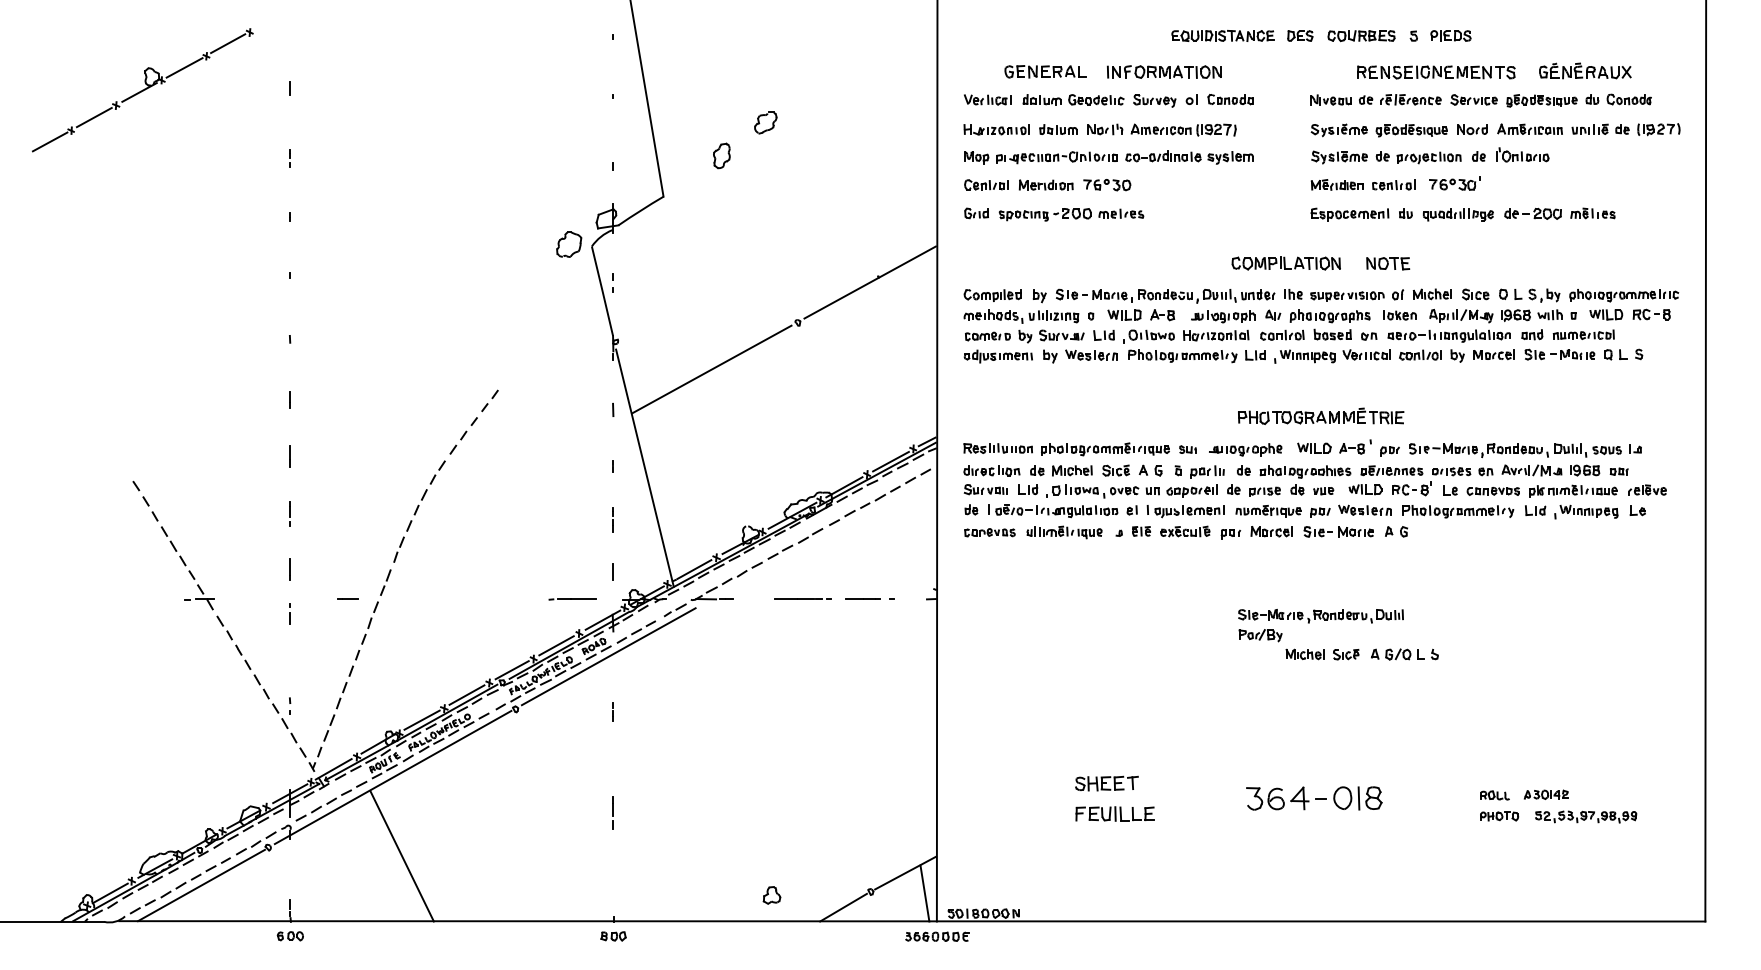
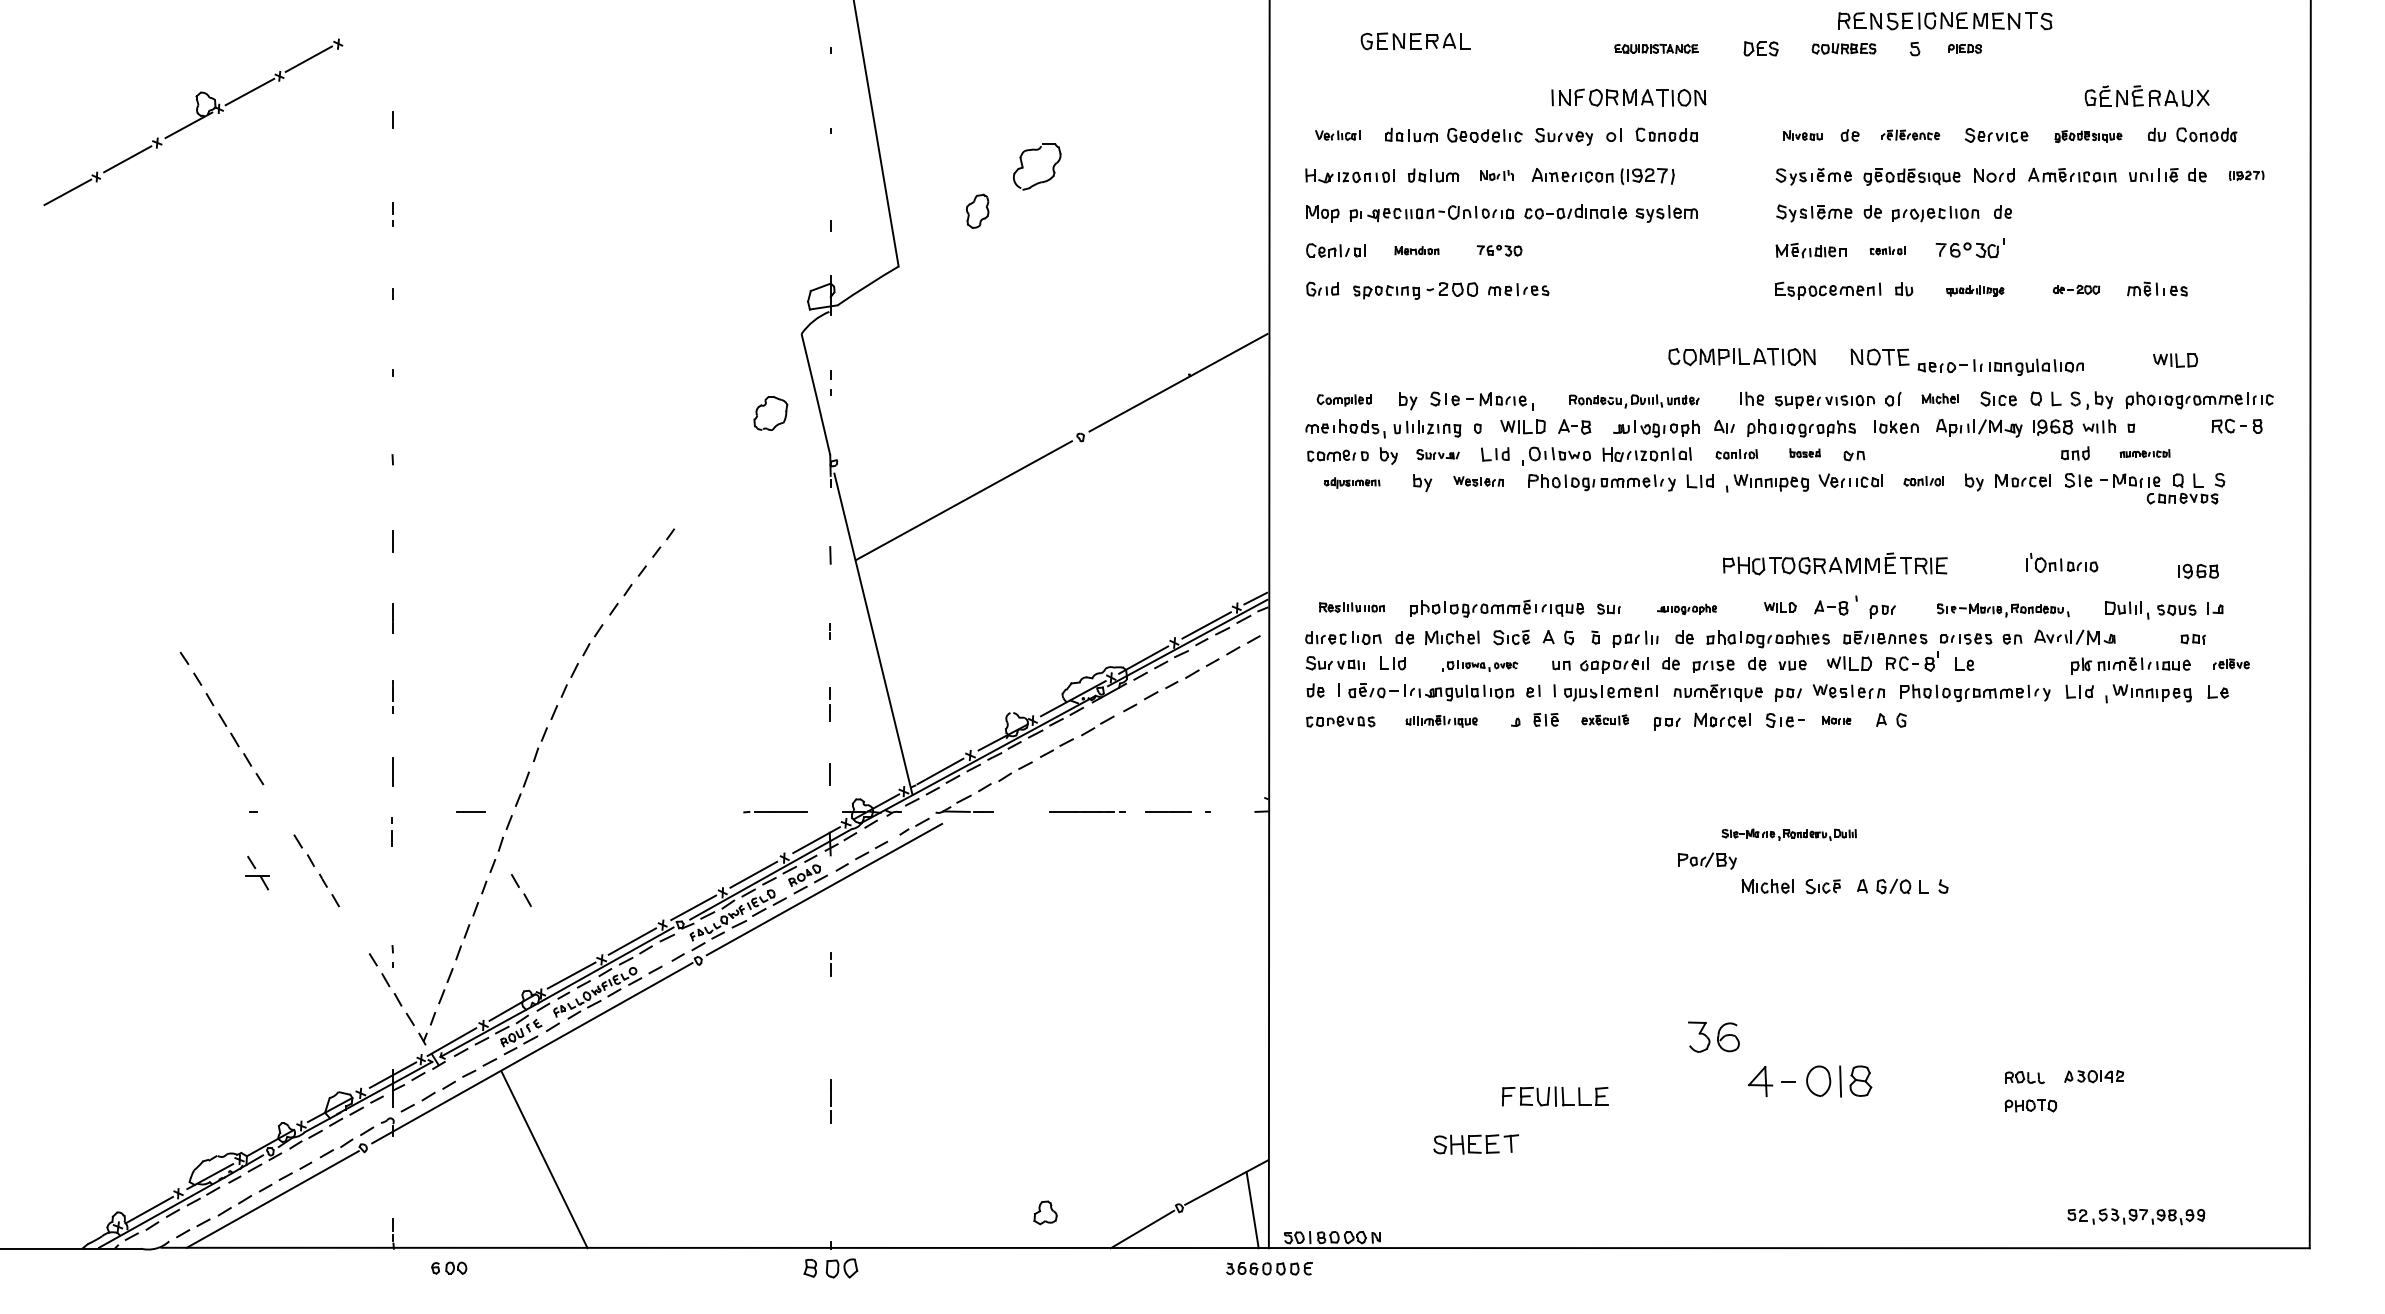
part: (1223, 35) -> (1656, 48), size x0.6
part: (1361, 35) -> (1843, 48), size x0.7
part: (1450, 35) -> (1964, 48), size x0.6
part: (1045, 71) -> (1415, 41), moved
part: (1164, 71) -> (1628, 97), moved
part: (1436, 72) -> (1945, 21), moved
part: (987, 99) -> (1337, 135), size x0.7
part: (1330, 99) -> (1802, 135), size x0.7
part: (1410, 99) -> (1910, 134), size x0.7
part: (1542, 100) -> (2088, 136), size x0.7
part: (765, 122) -> (1036, 166), size x1.6
part: (1104, 129) -> (1496, 175), size x0.7
part: (1658, 129) -> (2246, 175), size x0.6
part: (1522, 154) -> (2062, 562), moved
part: (1045, 184) -> (1416, 250), size x0.6
part: (1107, 184) -> (1499, 250), size x0.7
part: (1393, 184) -> (1887, 250), size x0.6
part: (1533, 213) -> (2076, 289), size x0.6
part: (1458, 214) -> (1975, 290), size x0.6
part: (568, 244) -> (770, 413), moved
part: (1432, 294) -> (1940, 398), size x0.7
part: (991, 295) -> (1343, 400), size x0.7
part: (1206, 296) -> (1634, 401), size x0.7
part: (1606, 314) -> (2175, 360), moved
part: (1332, 334) -> (1804, 452), size x0.6
part: (1583, 334) -> (2144, 453), size x0.6
part: (1061, 335) -> (1437, 454), size x0.7
part: (1282, 335) -> (1736, 454), size x0.7
part: (1448, 335) -> (2000, 366), moved
part: (1091, 355) -> (1478, 481), size x0.7
part: (1420, 355) -> (1923, 481), size x0.7
part: (997, 356) -> (1351, 482), size x0.6
part: (1321, 415) -> (1835, 563), moved
part: (997, 448) -> (1351, 607), size x0.7
part: (1314, 448) -> (1780, 607), size x0.7
part: (1245, 449) -> (1686, 609), size x0.6
part: (1479, 450) -> (2003, 610), size x0.7
part: (1584, 470) -> (2198, 571), moved
part: (1647, 489) -> (2231, 663), size x0.7
part: (1493, 491) -> (2182, 498), moved
part: (1093, 492) -> (1480, 666), size x0.6
part: (1184, 531) -> (1604, 719), size x0.7
part: (1355, 531) -> (1836, 720), size x0.6
part: (1064, 532) -> (1441, 721), size x0.7
part: (204, 596) -> (257, 872), moved
part: (1321, 616) -> (1789, 834), size x0.6
part: (261, 686) -> (520, 890), moved
part: (1106, 783) -> (1475, 1144), moved
part: (1265, 798) -> (1713, 1036), moved
part: (1115, 813) -> (1555, 1096), moved
part: (1586, 816) -> (2136, 1216), moved
part: (290, 935) -> (449, 1267), moved
part: (613, 936) -> (830, 1268), size x1.6

